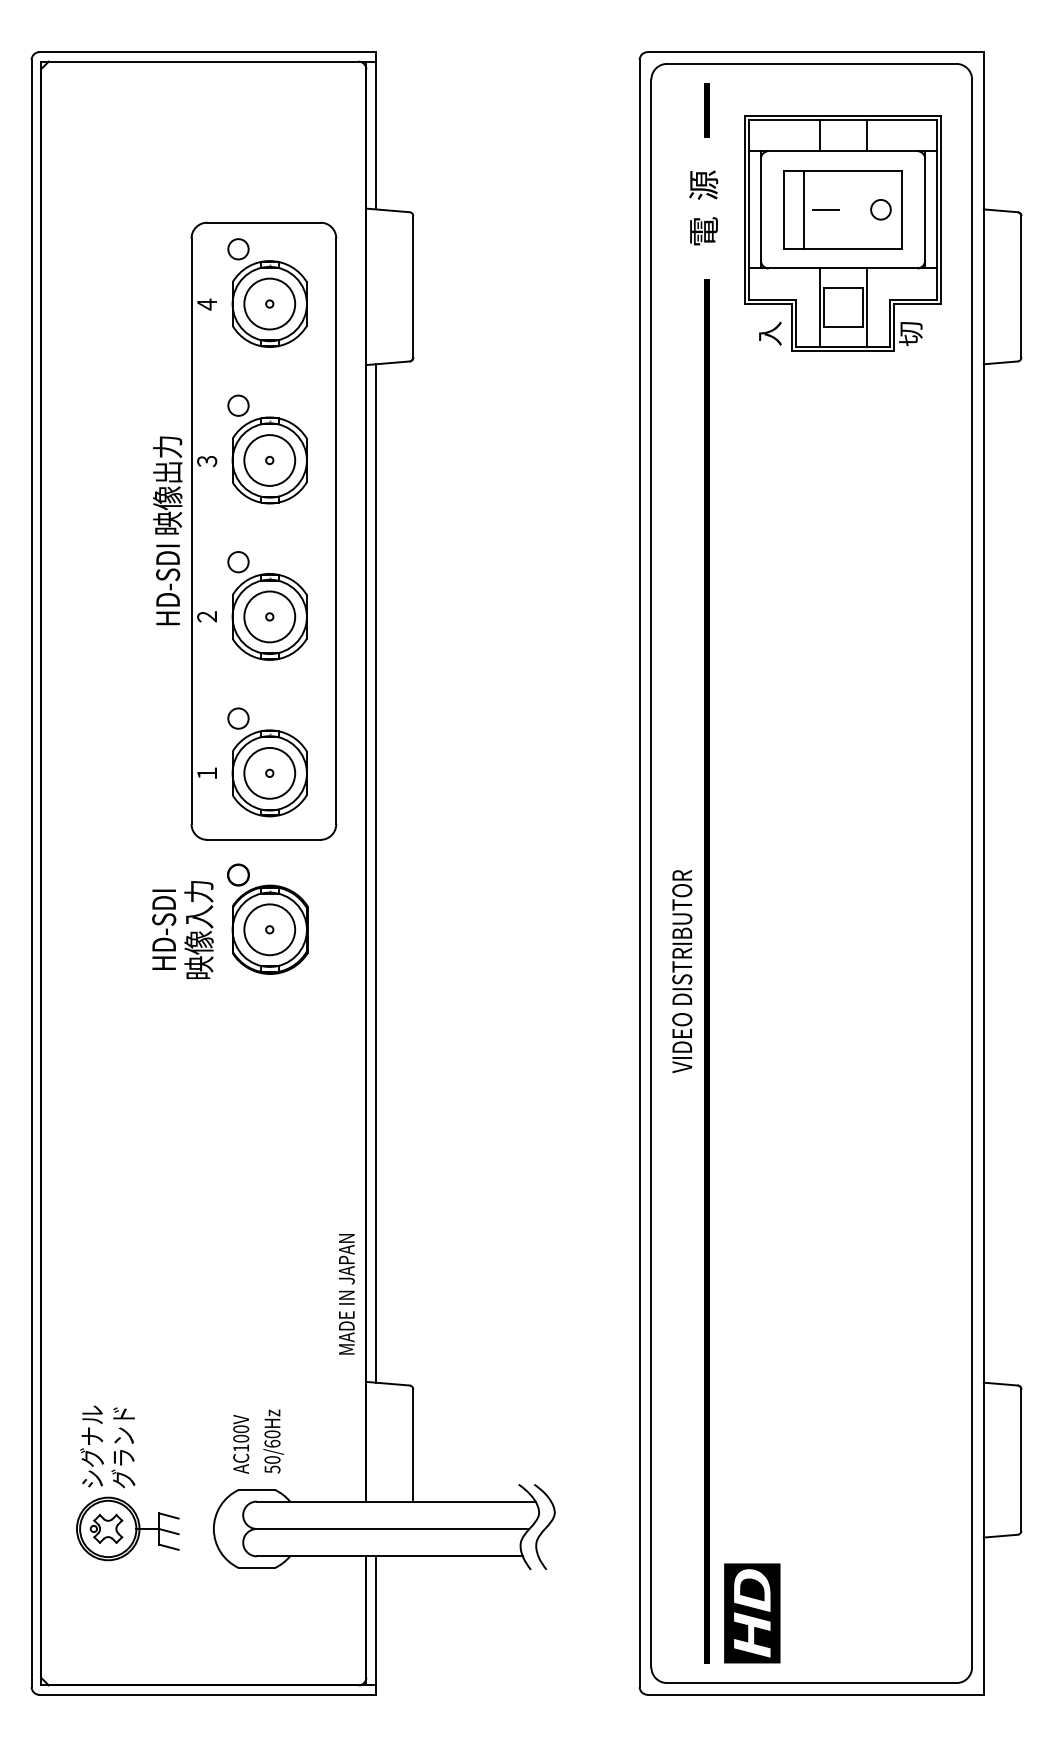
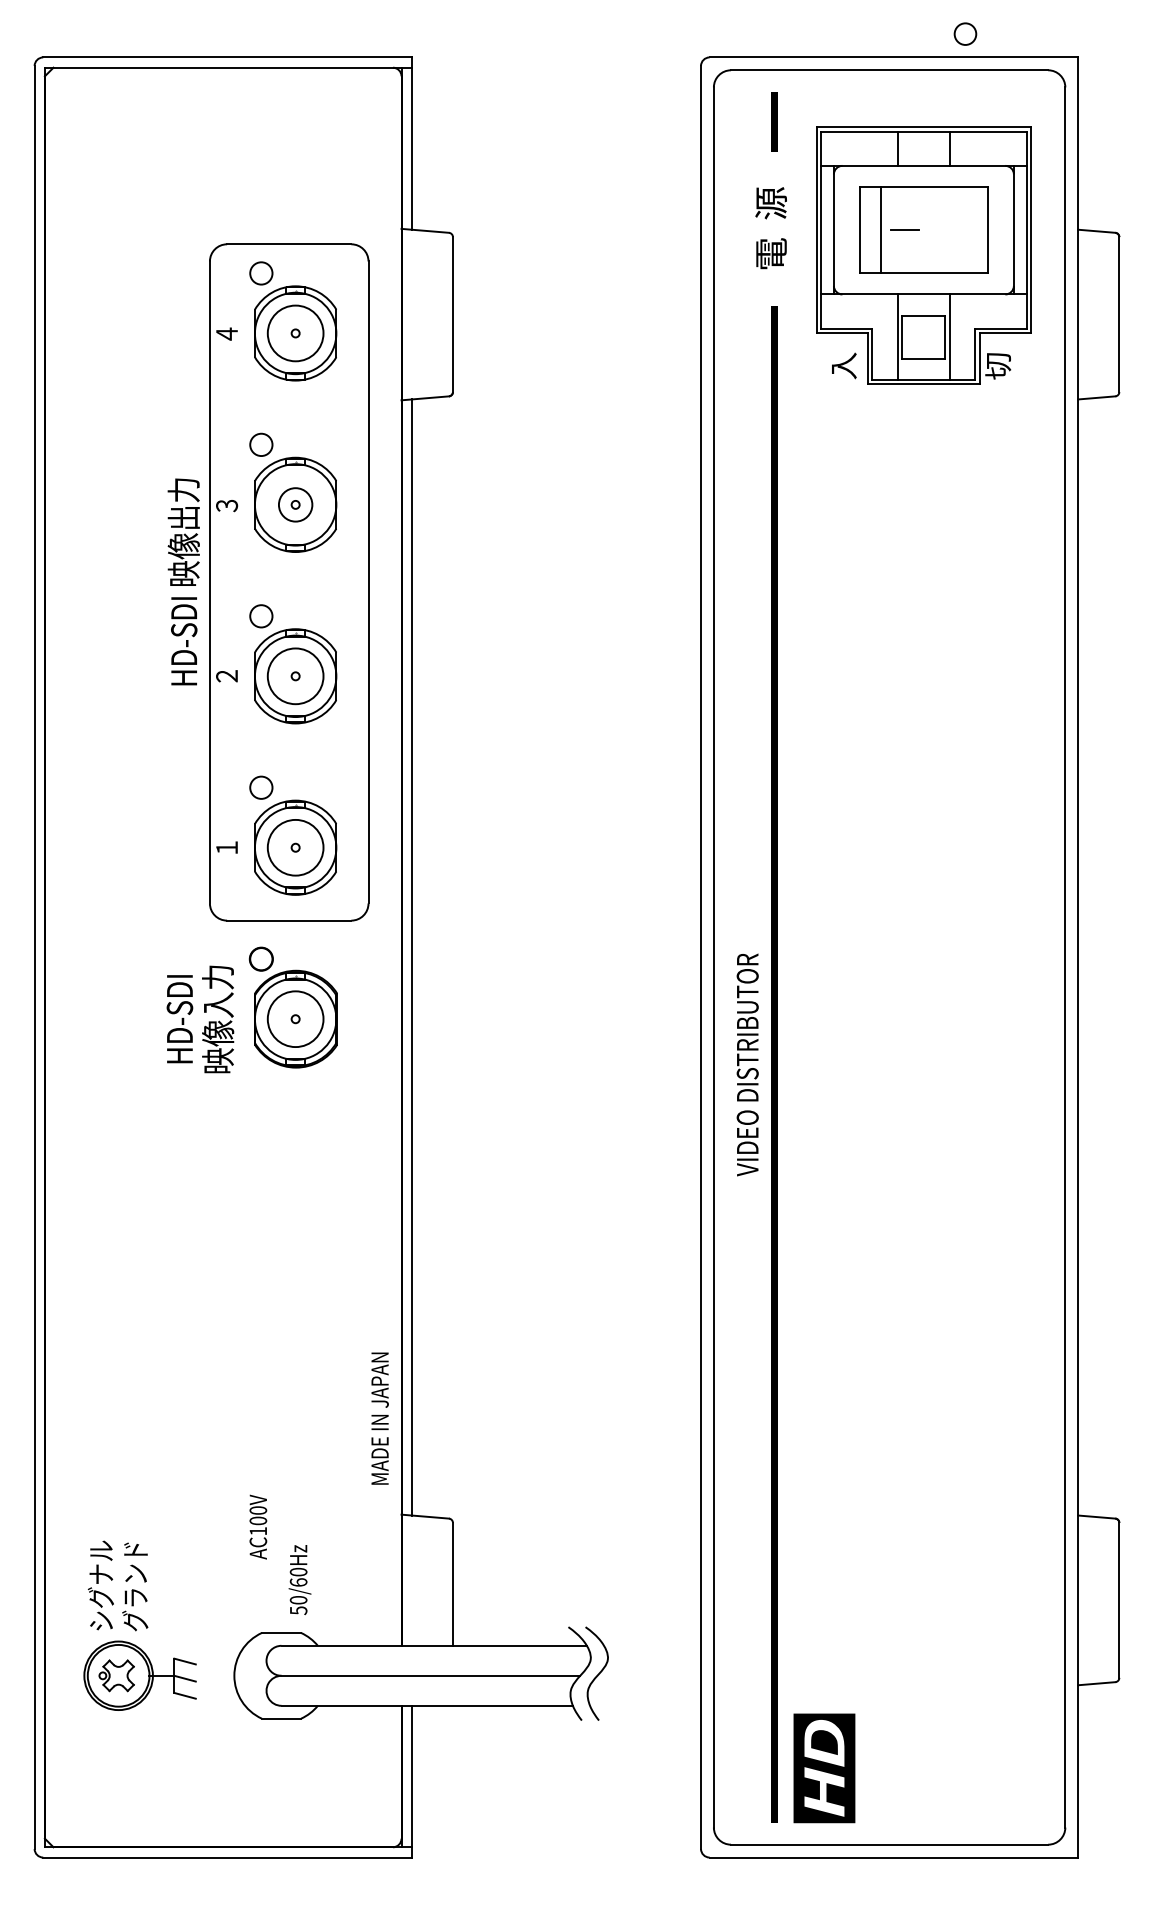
circle: (881, 209) -> (965, 33), moved
circle: (269, 460) -> (295, 504), size x0.6
text: (241, 1443) -> (258, 1526), moved

